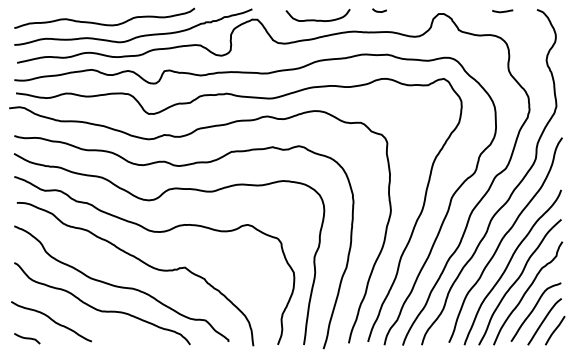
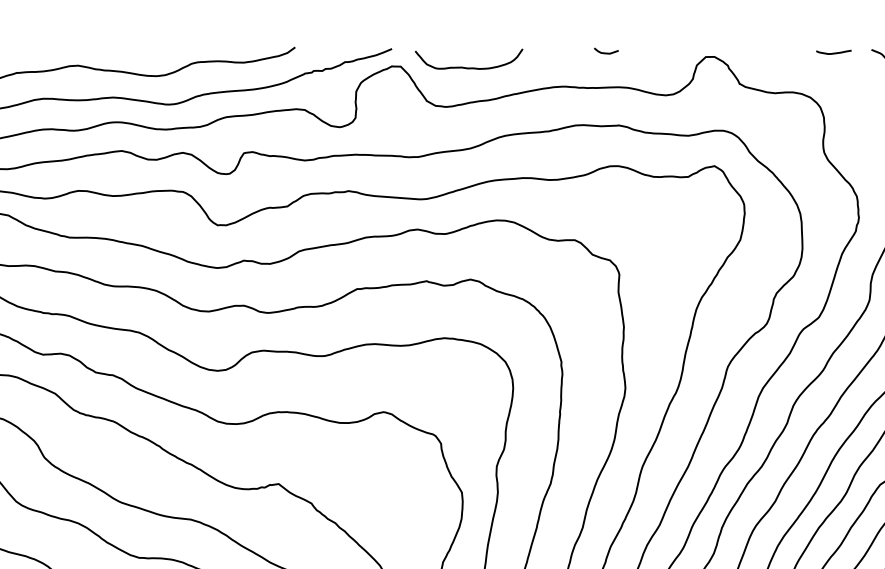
curve: (502, 11) -> (833, 52), moved
curve: (317, 19) -> (468, 66), moved

